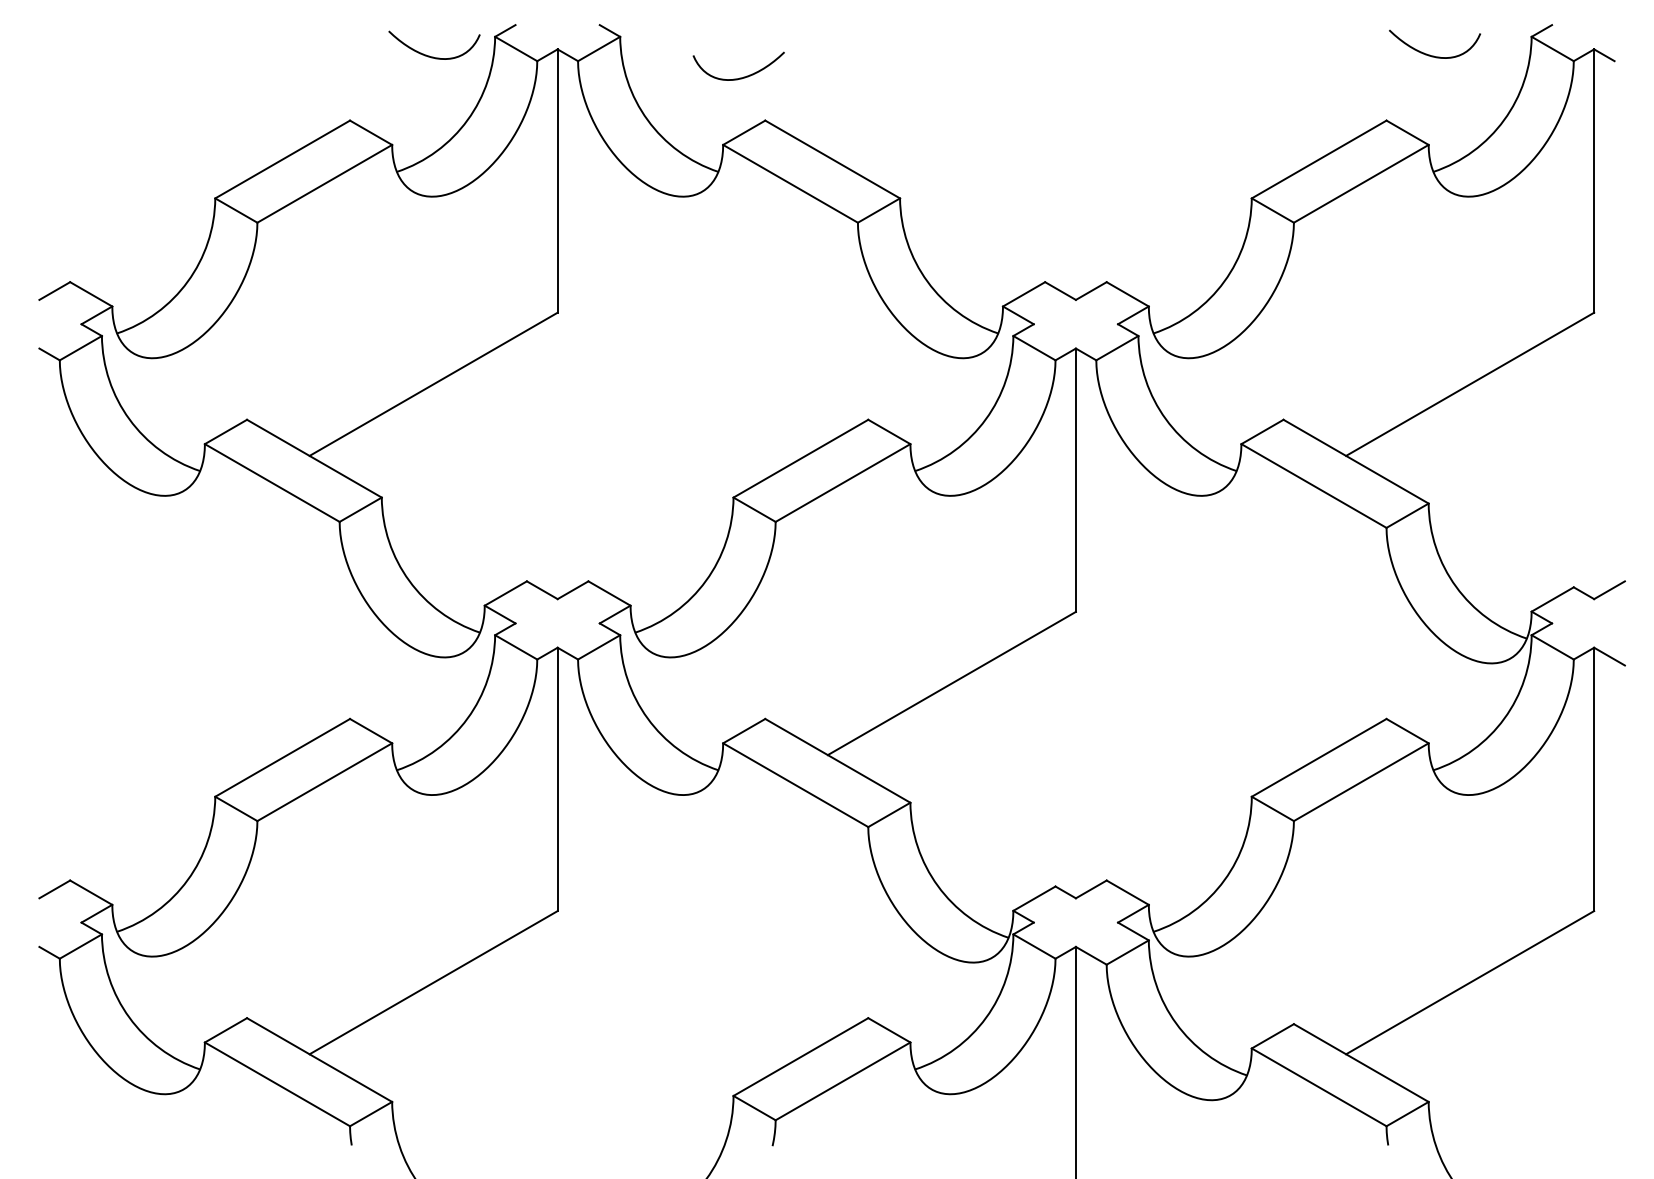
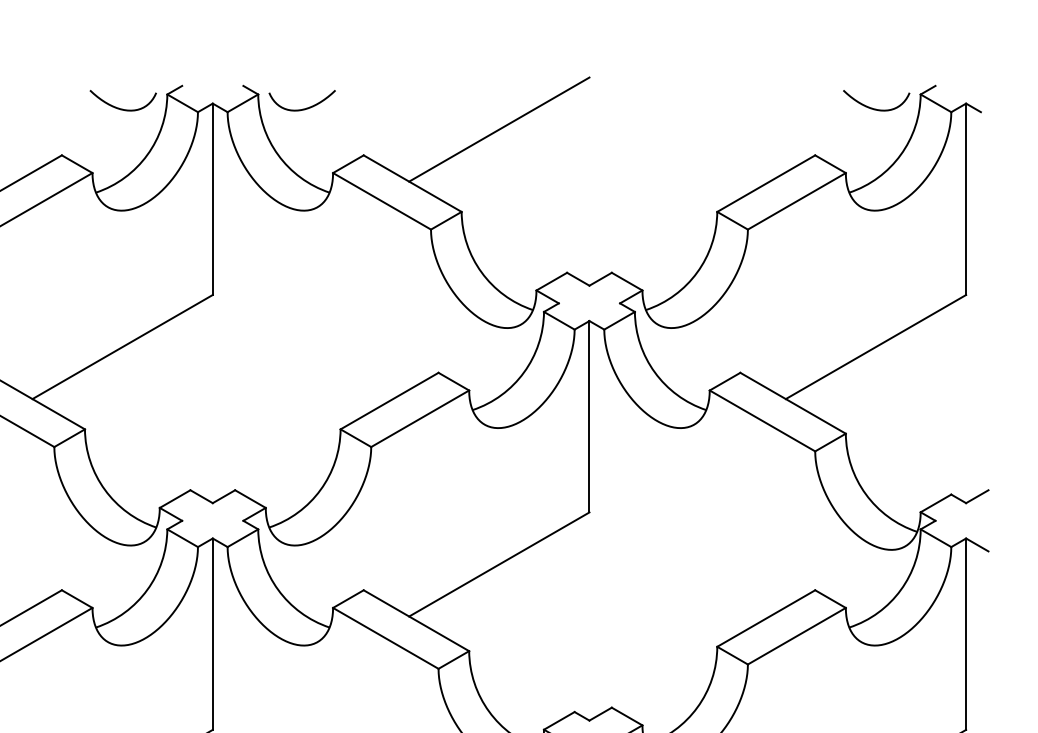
curve: (1430, 54) -> (873, 108), moved
curve: (739, 77) -> (302, 108), moved
line: (951, 84) -> (499, 129), added

